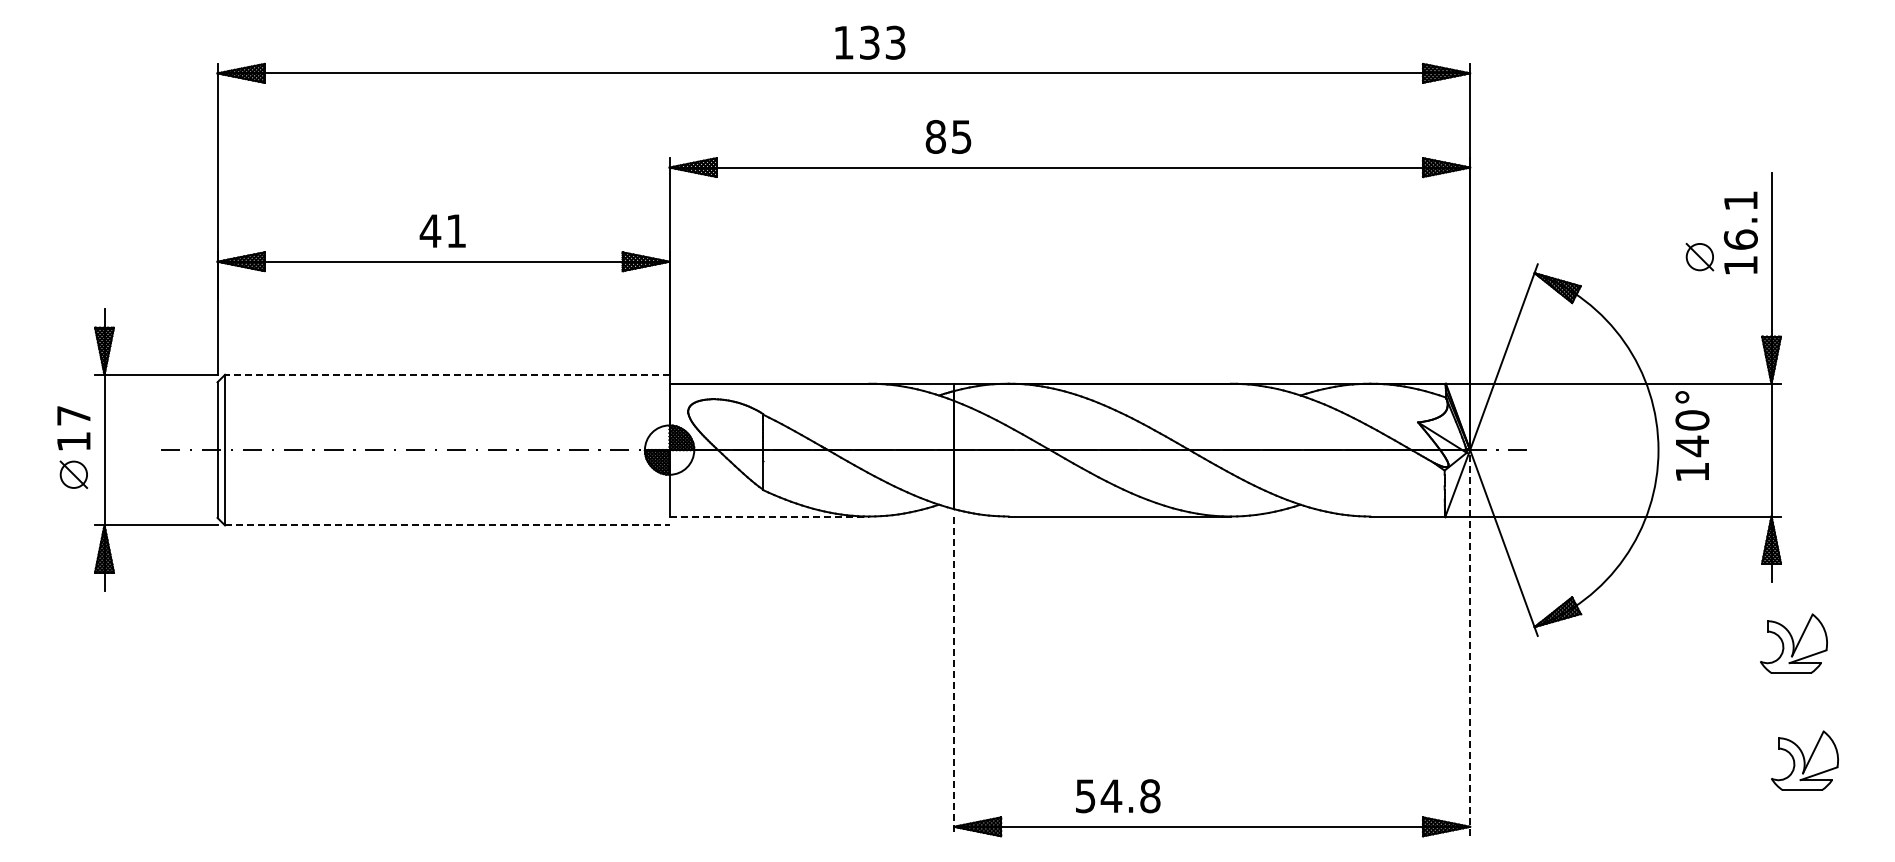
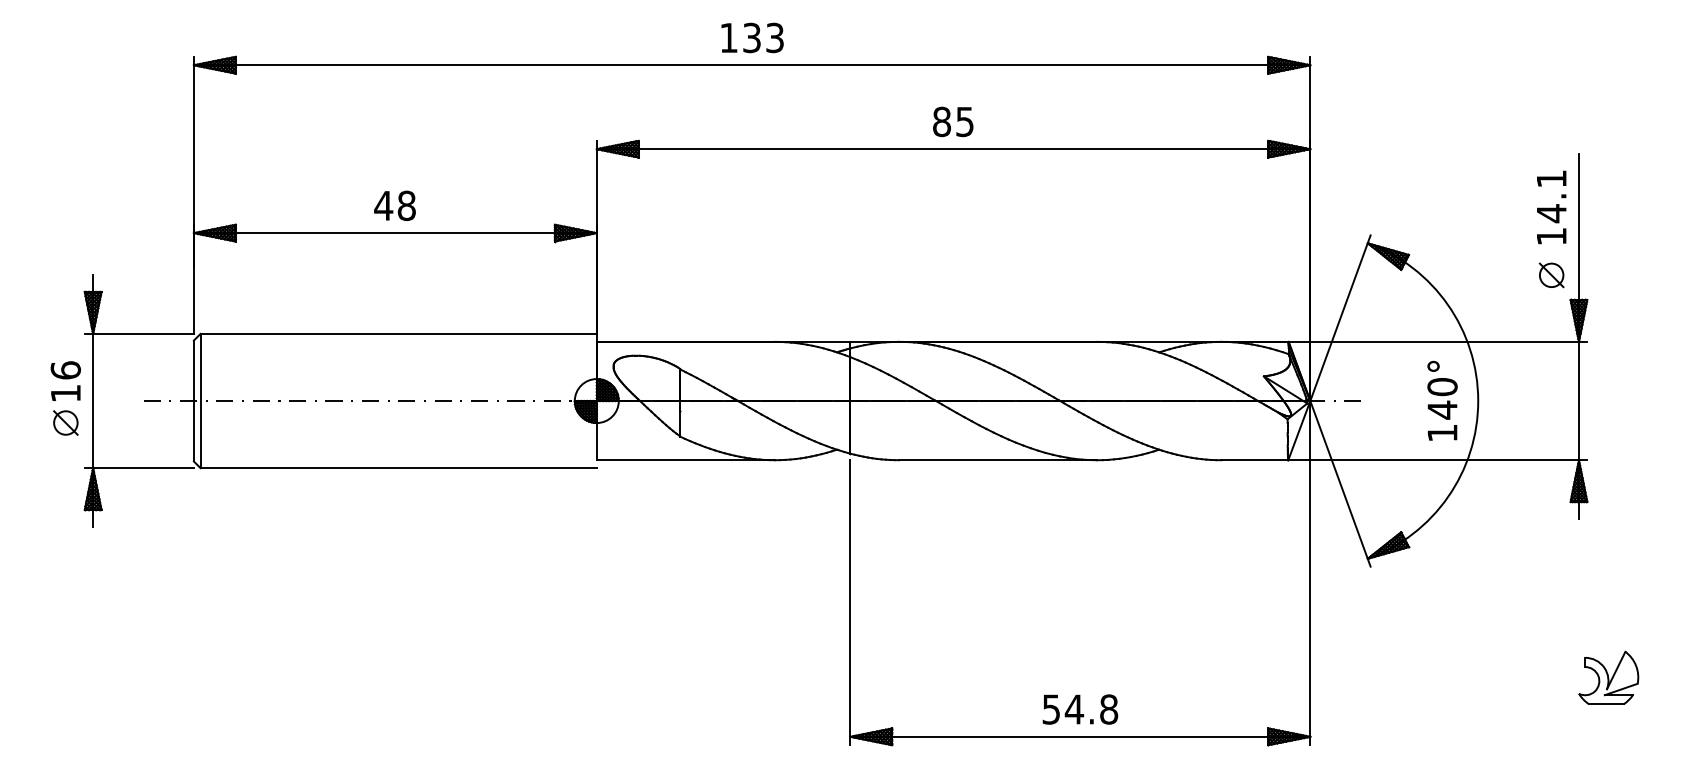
text: (870, 42) -> (752, 37), moved
text: (948, 136) -> (953, 121), moved
text: (456, 231) -> (406, 206), 41 -> 48
text: (1740, 239) -> (1551, 213), 16.1 -> 14.1
part: (1699, 256) -> (1551, 274), moved
line: (446, 374) -> (397, 333), dashed -> solid
text: (73, 415) -> (65, 370), 17 -> 16
text: (1692, 435) -> (1442, 400), moved
line: (769, 516) -> (685, 460), dashed -> solid
line: (447, 525) -> (398, 468), dashed -> solid
line: (1470, 642) -> (1310, 572), dashed -> solid
part: (1793, 643) -> (1598, 573), removed
line: (954, 676) -> (850, 602), dashed -> solid
text: (1118, 796) -> (1080, 709), moved

